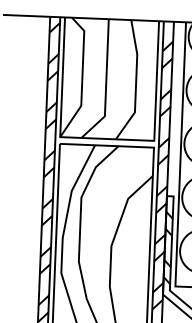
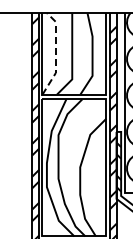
line: (81, 77) -> (55, 53), solid -> dashed

